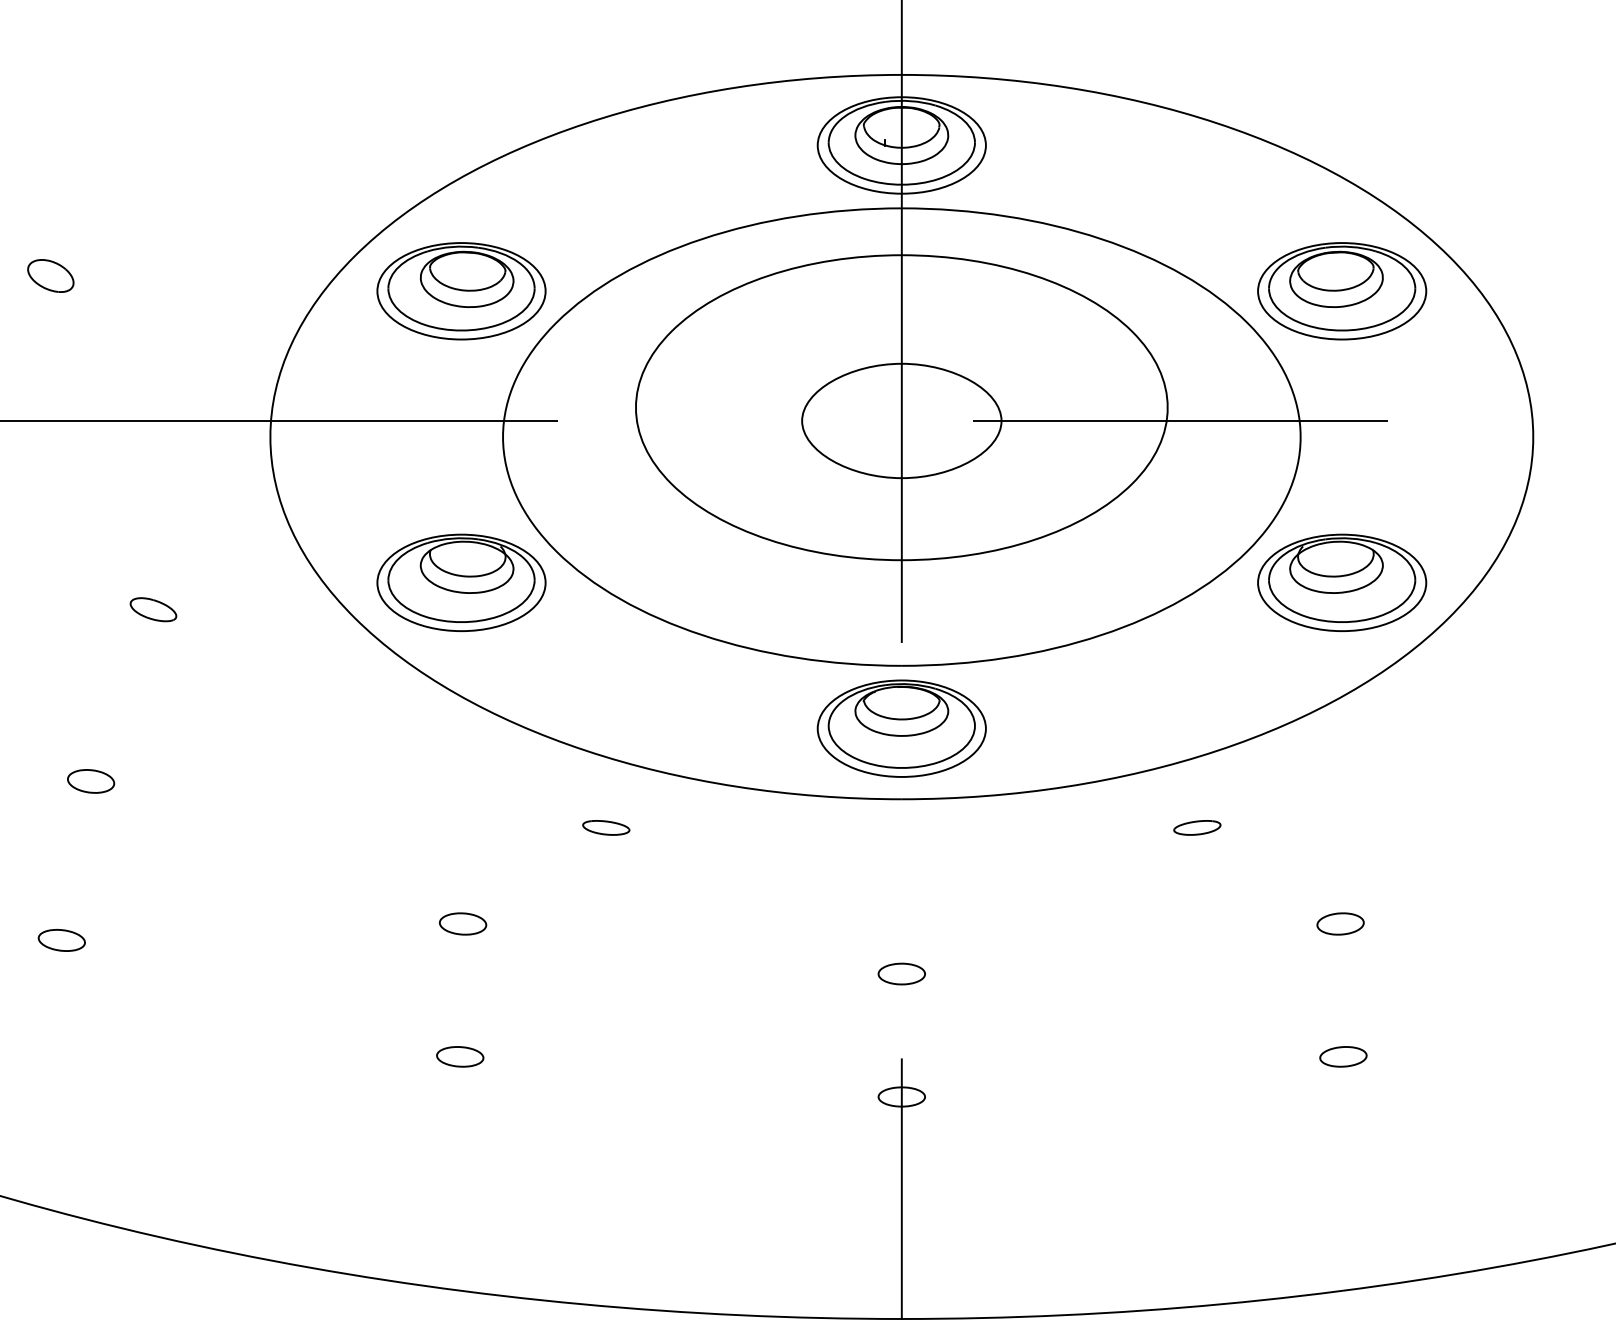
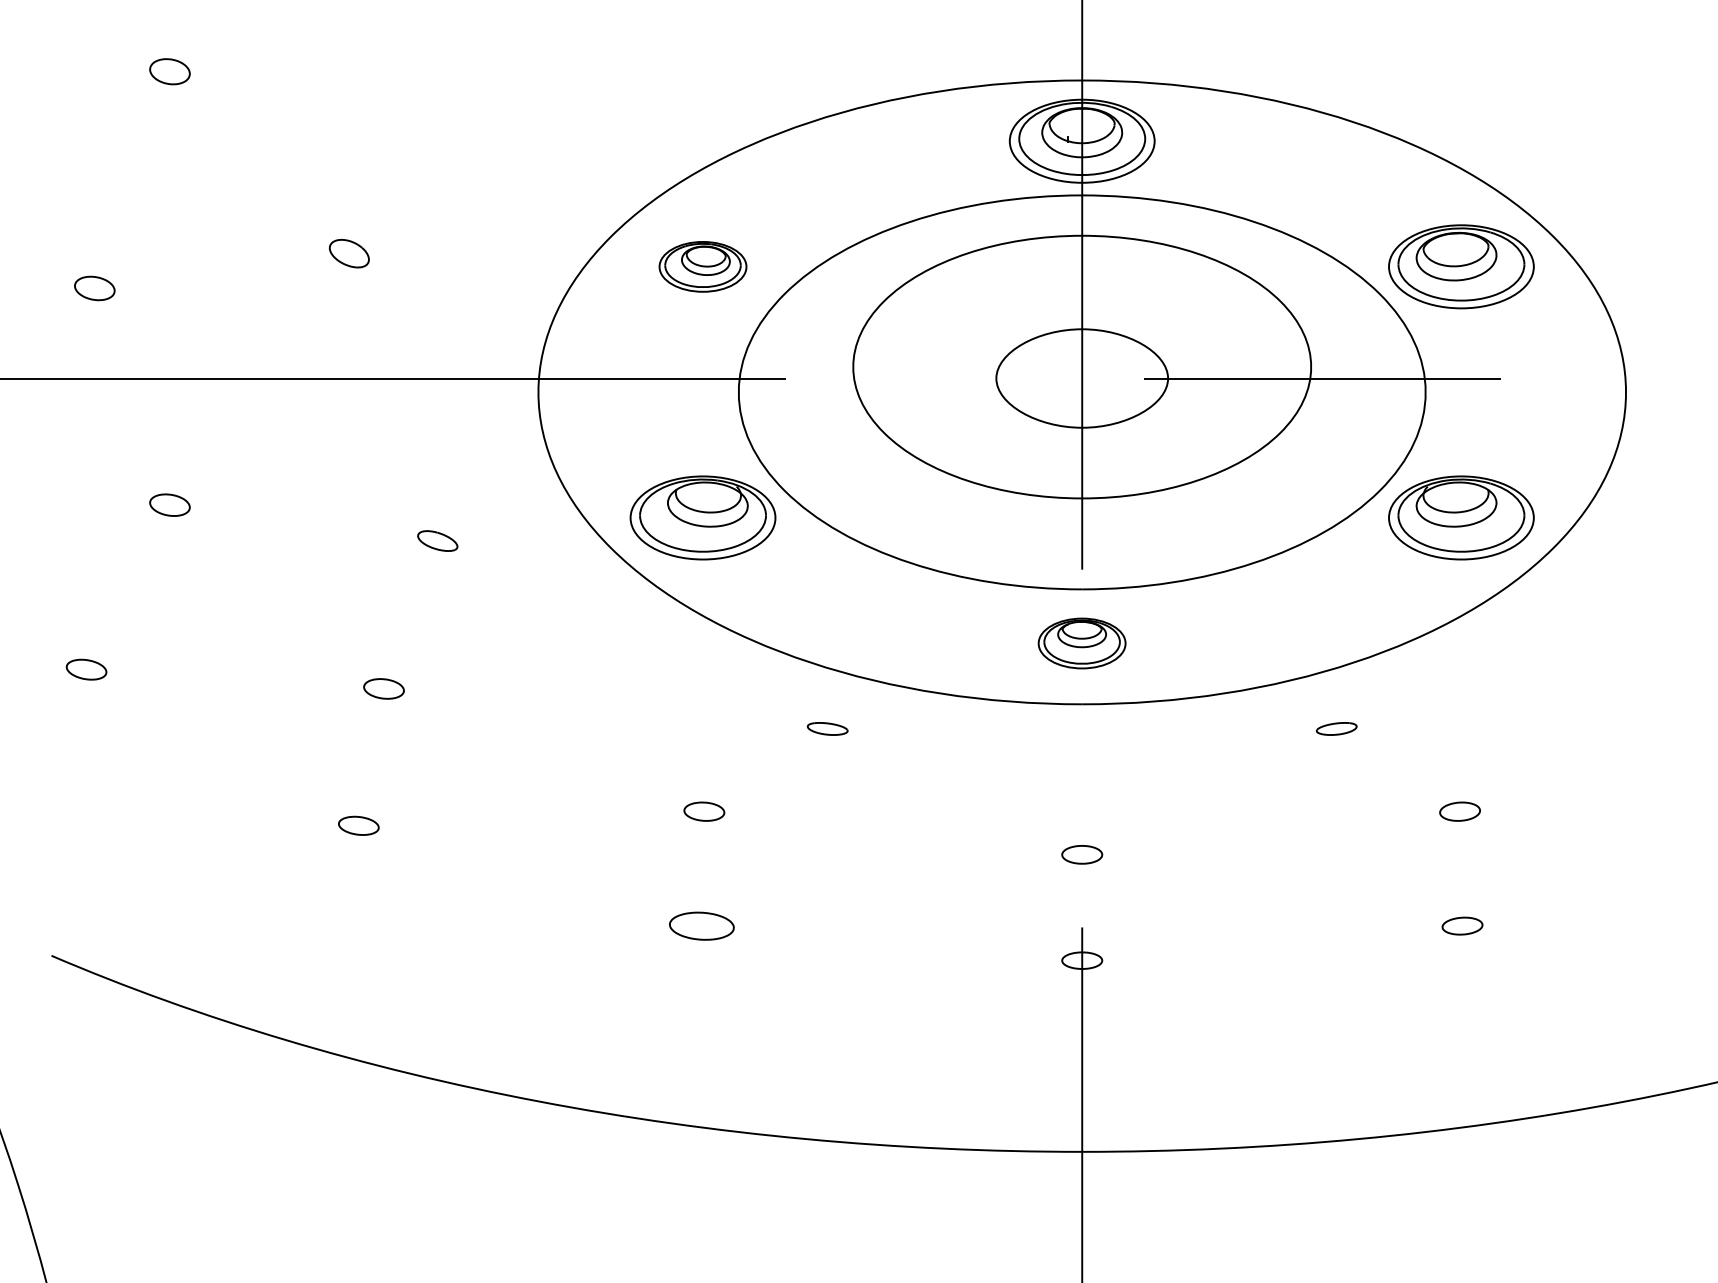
part: (460, 290) -> (702, 266), size x0.6
part: (900, 728) -> (1081, 643), size x0.6
part: (459, 1056) -> (701, 925), size x1.6

